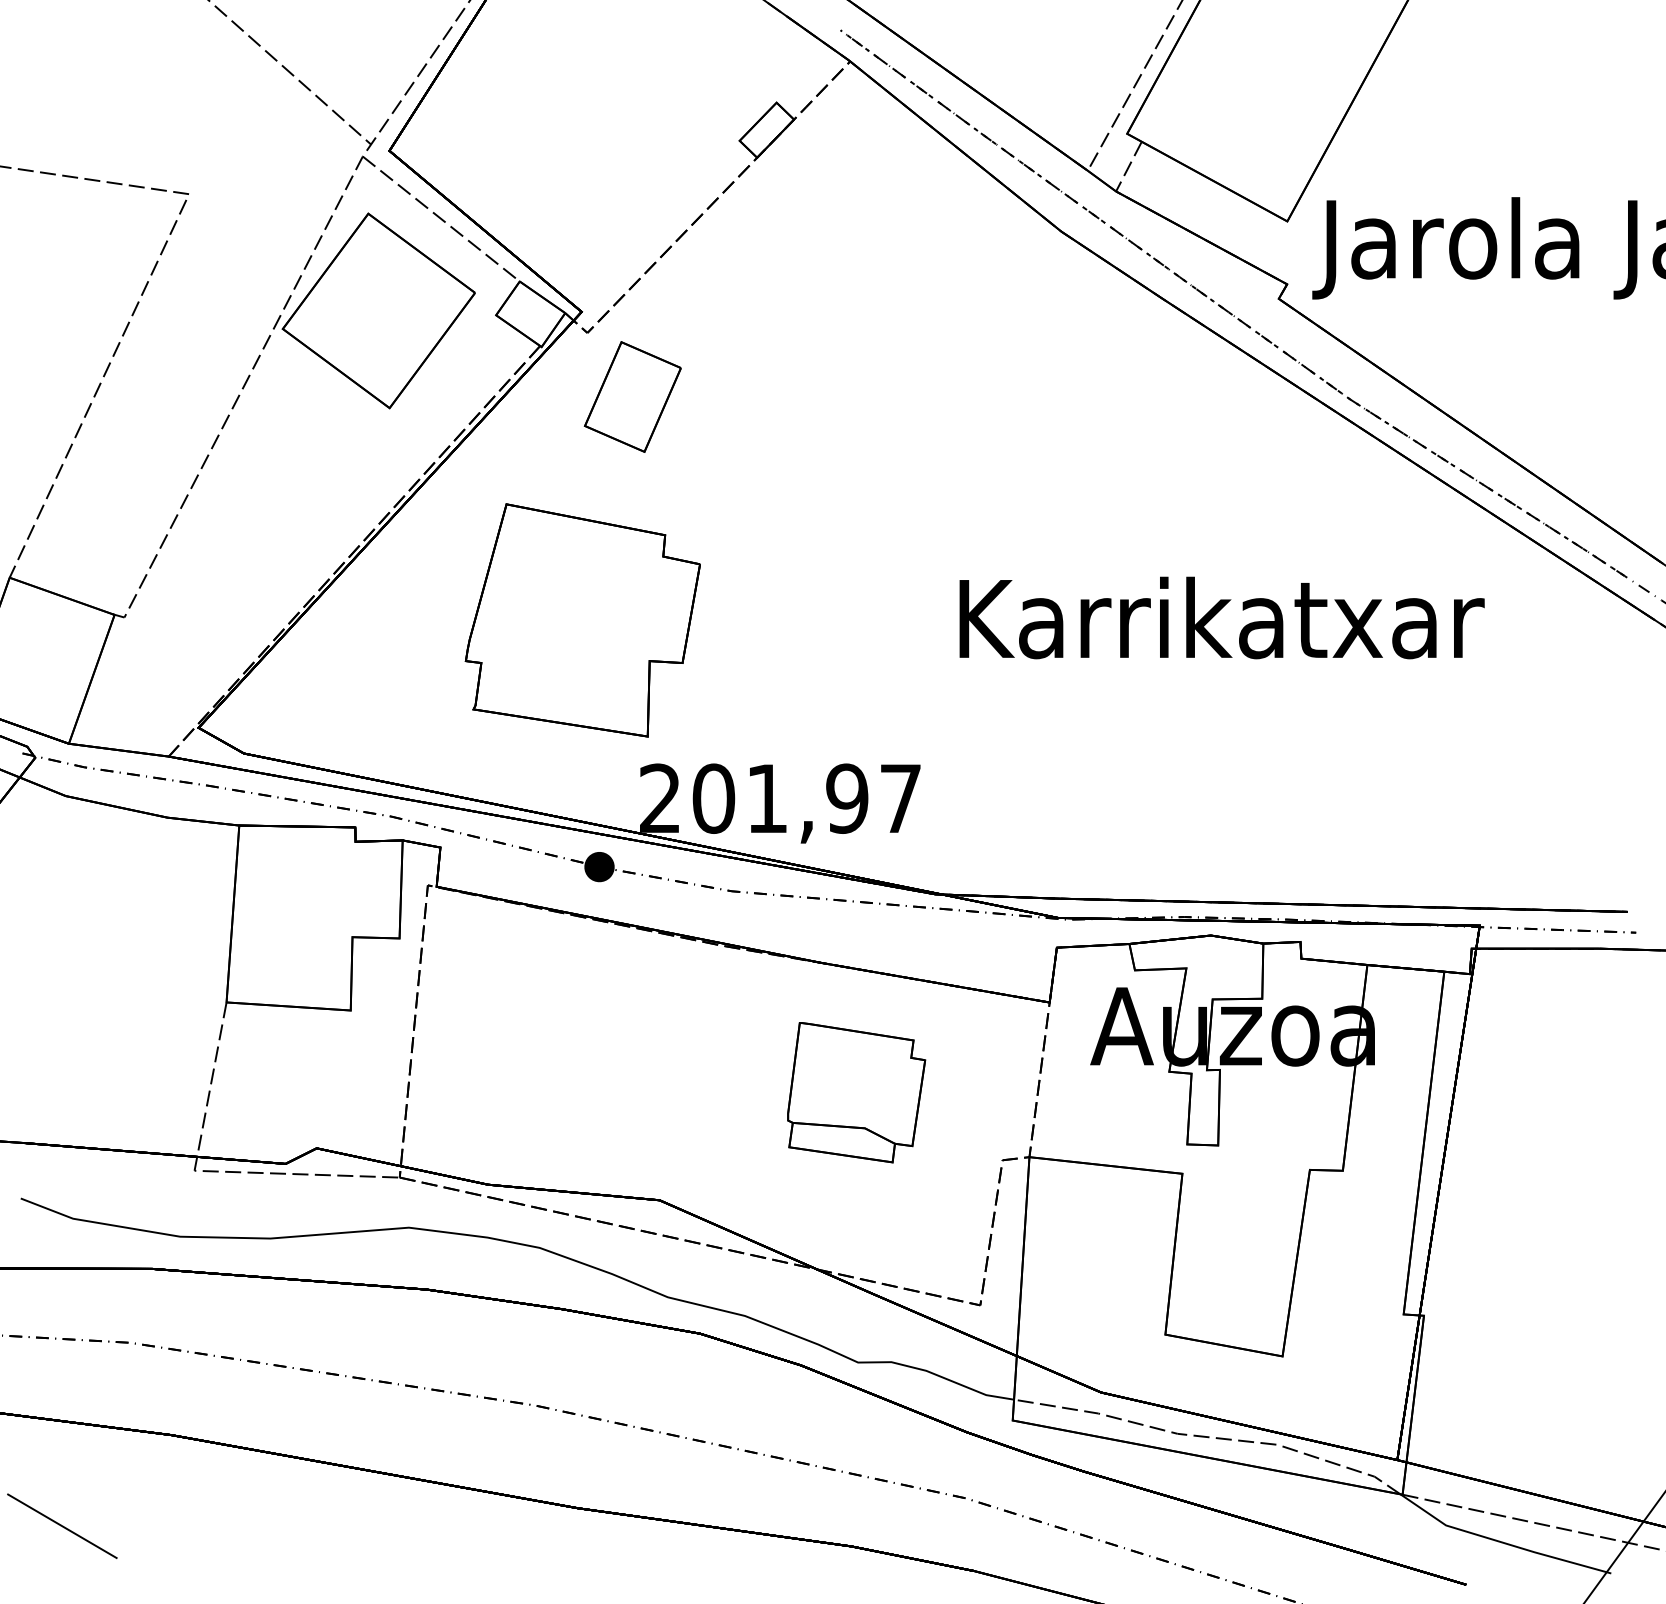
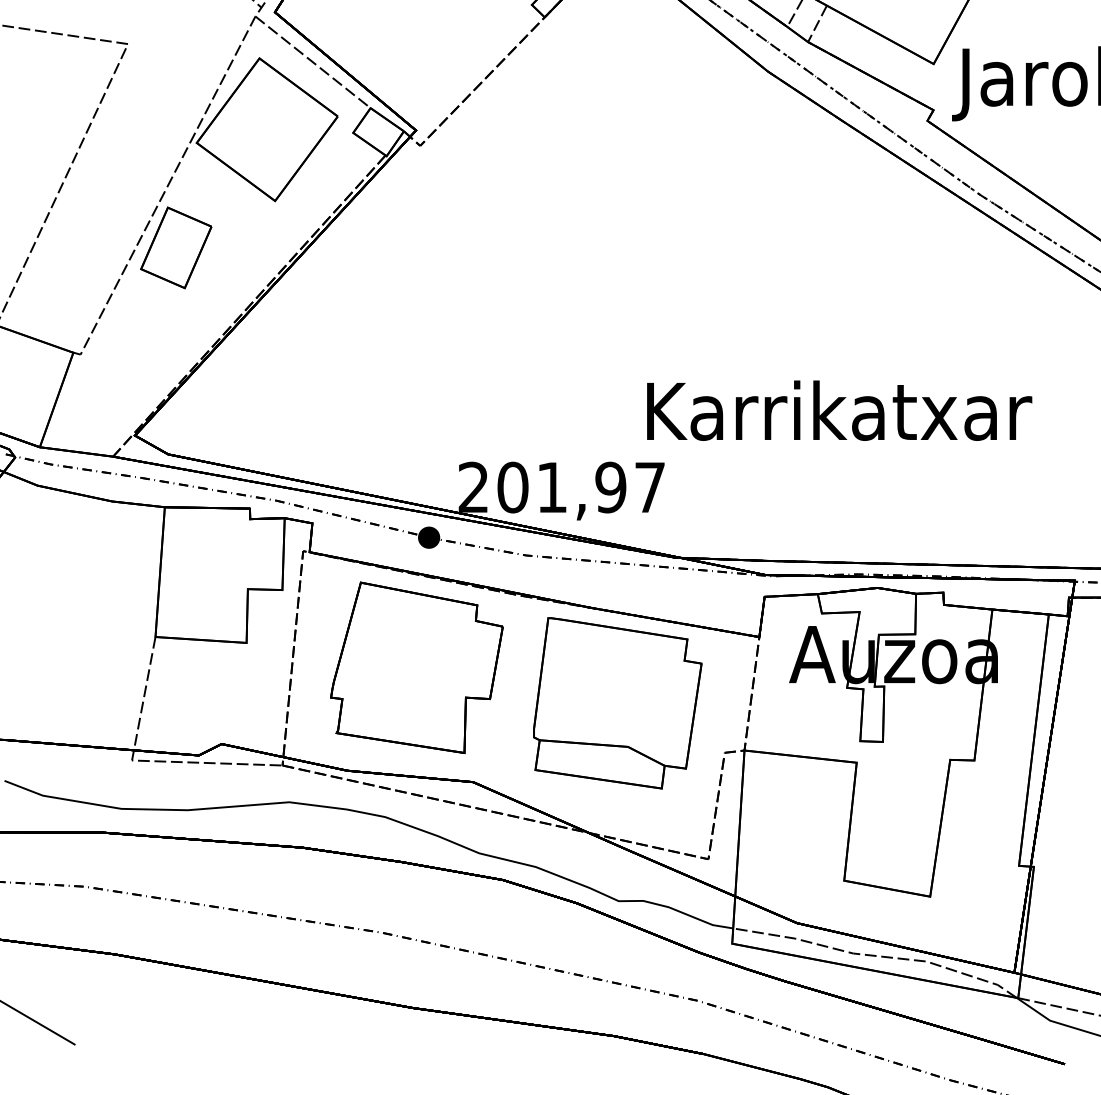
part: (632, 396) -> (176, 247), moved
text: (1221, 617) -> (839, 410), moved
part: (582, 620) -> (416, 667), moved
part: (856, 1092) -> (617, 703), size x1.67

